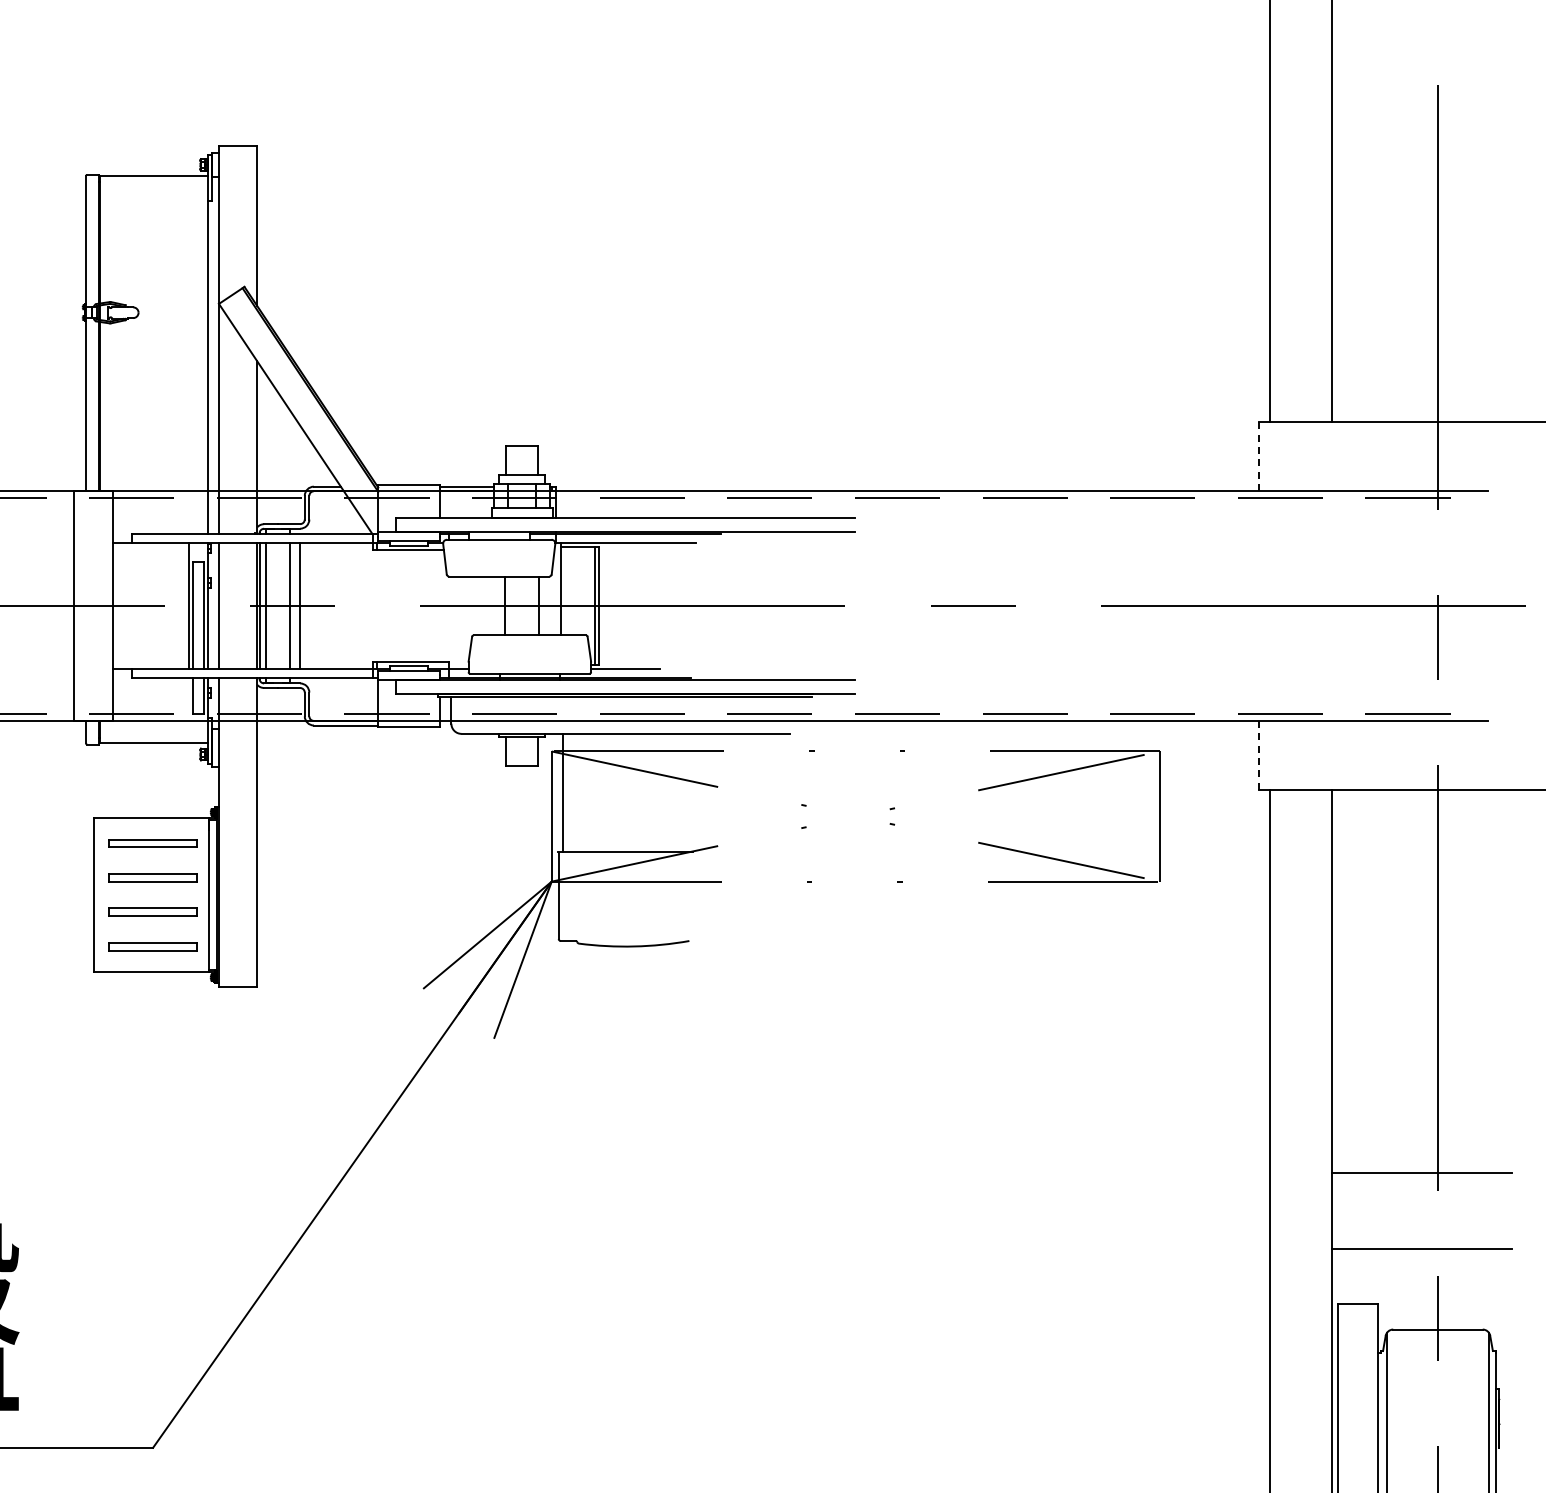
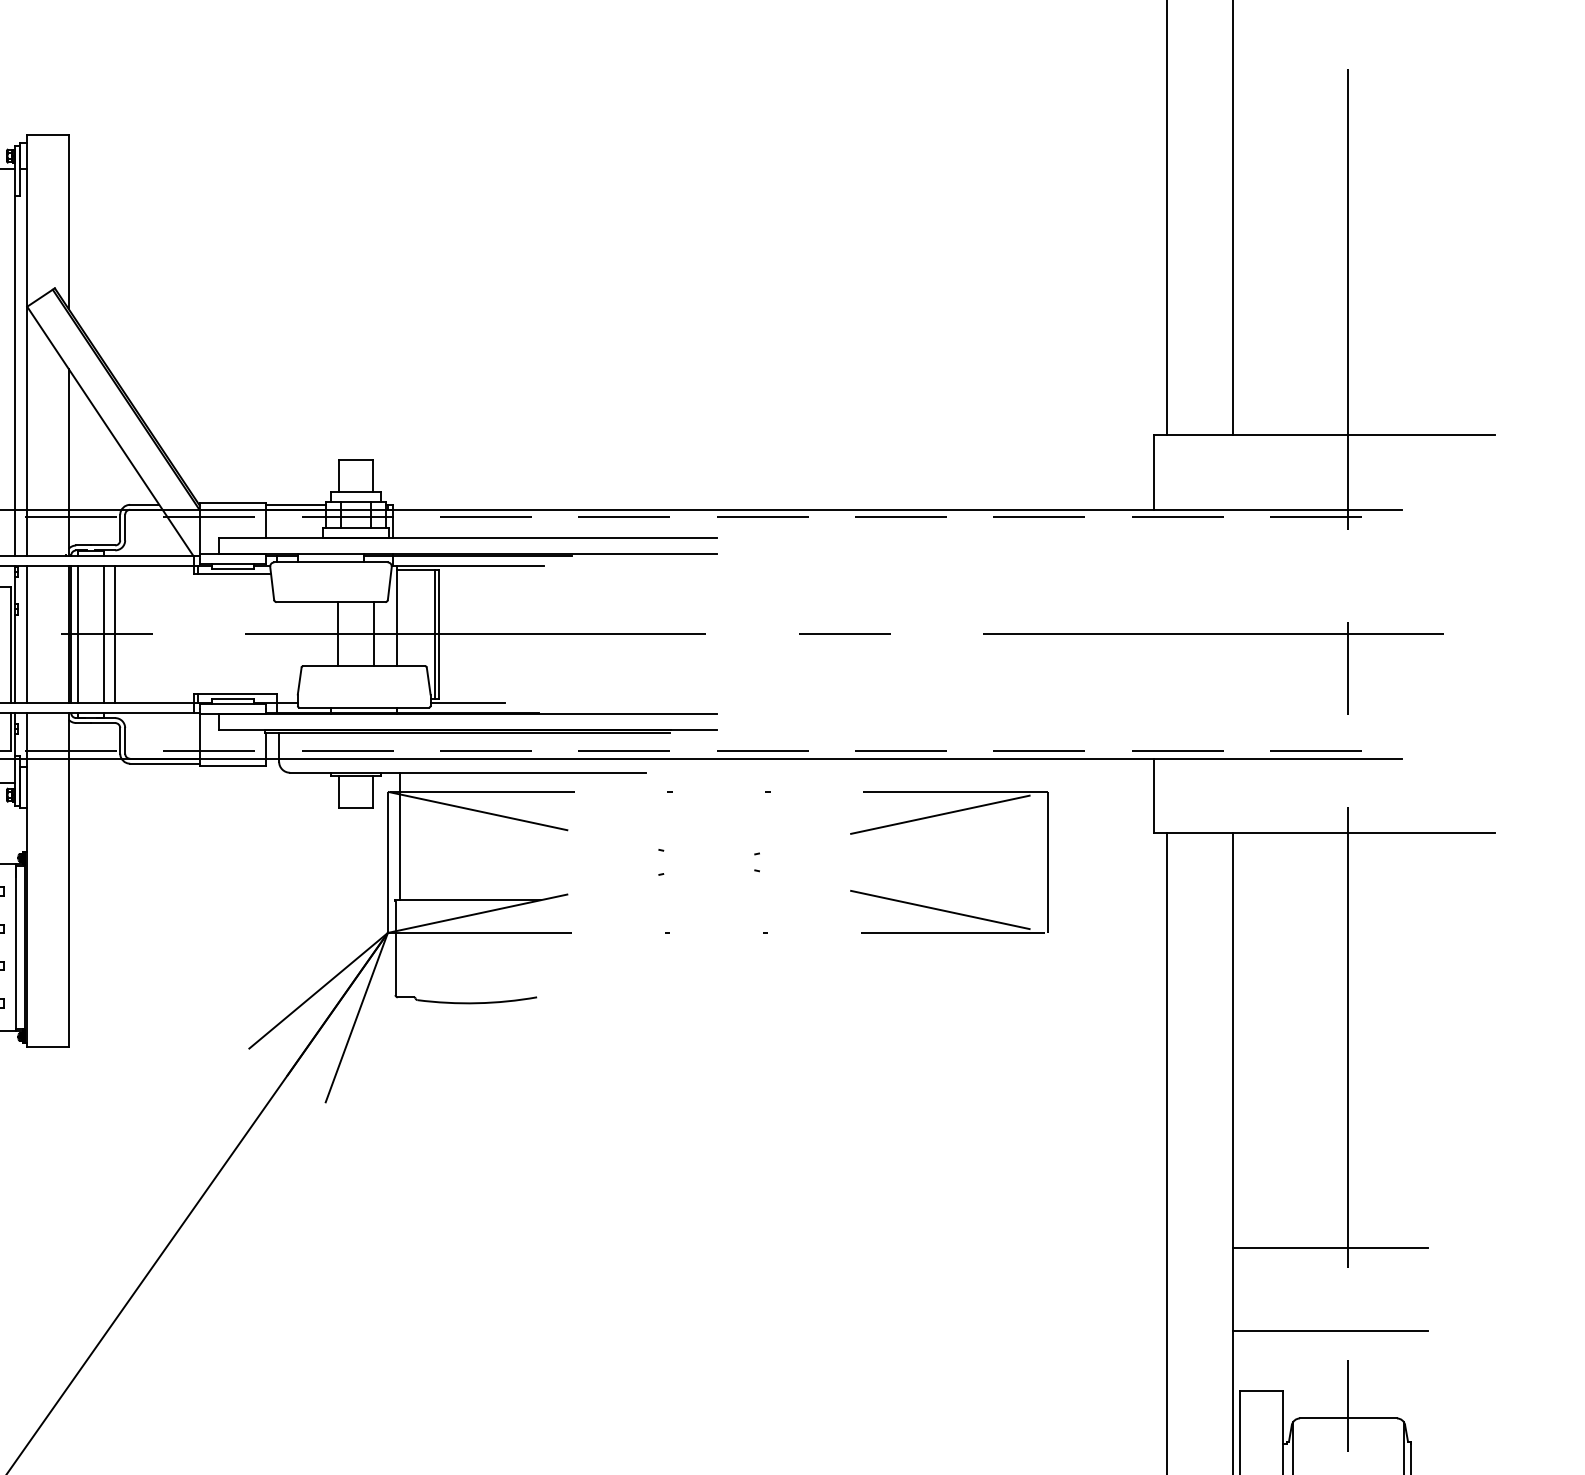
line: (1258, 456) -> (1153, 472), dashed -> solid
line: (1258, 754) -> (1153, 795), dashed -> solid

